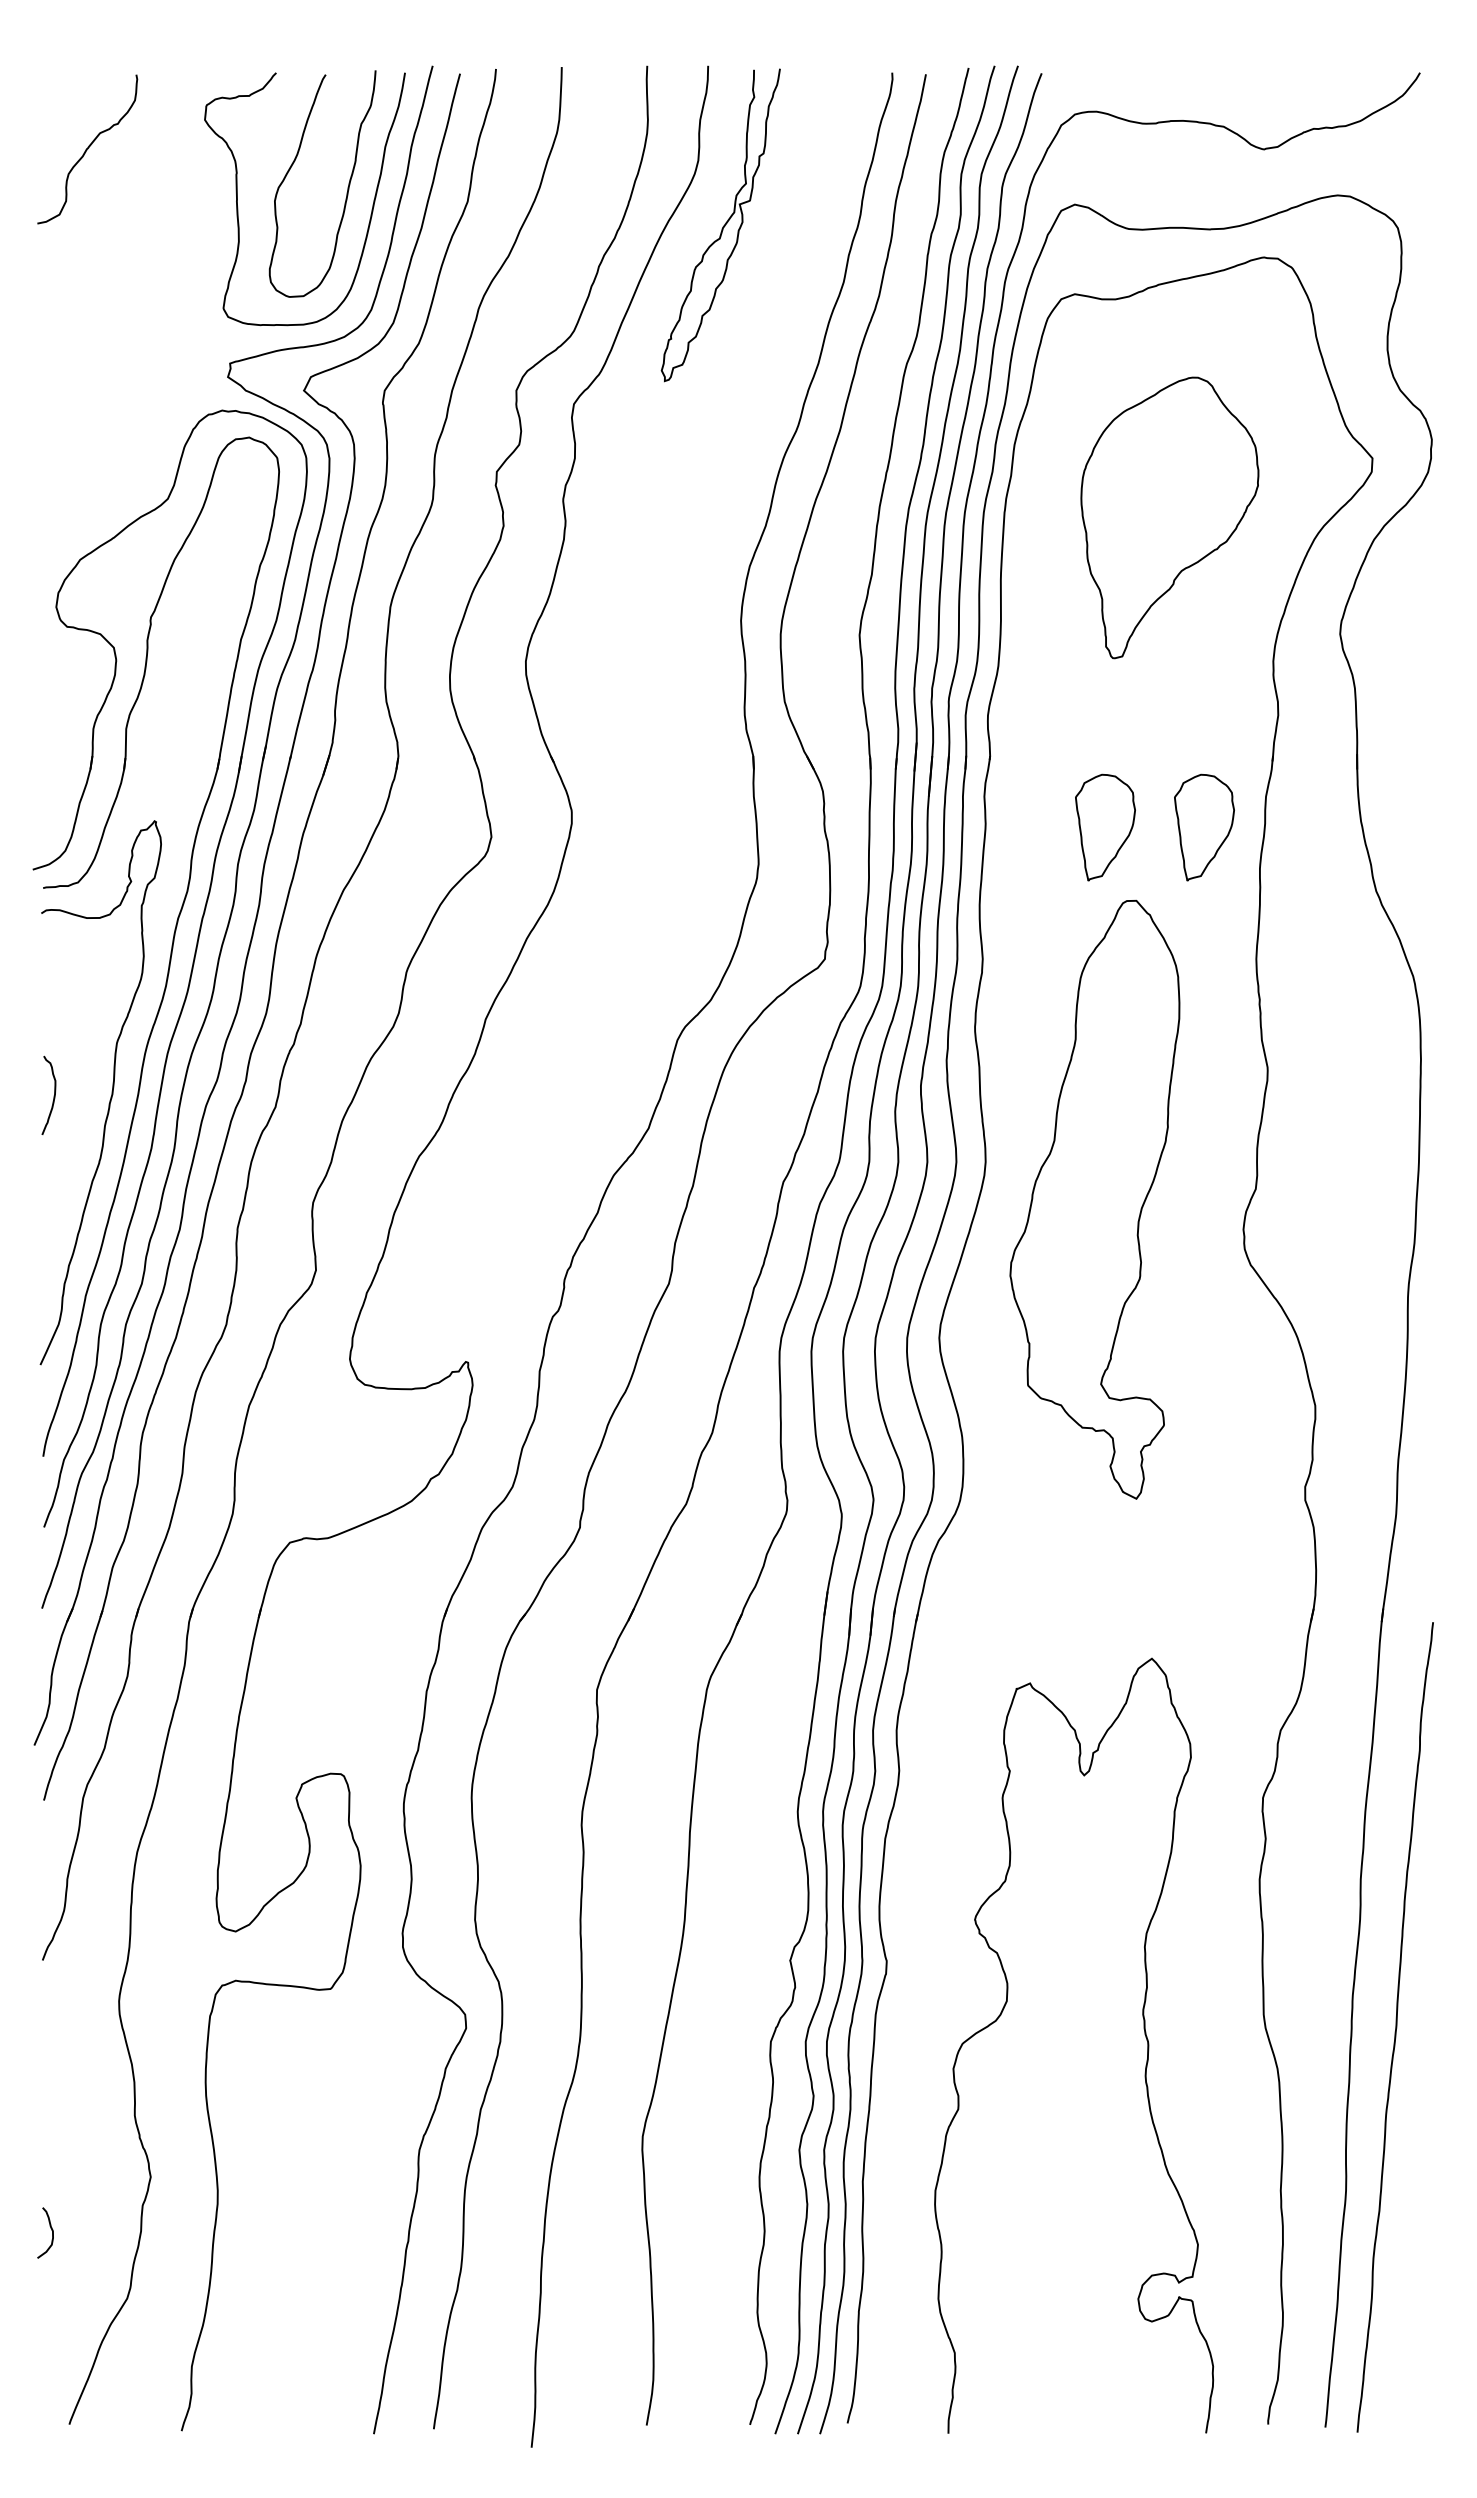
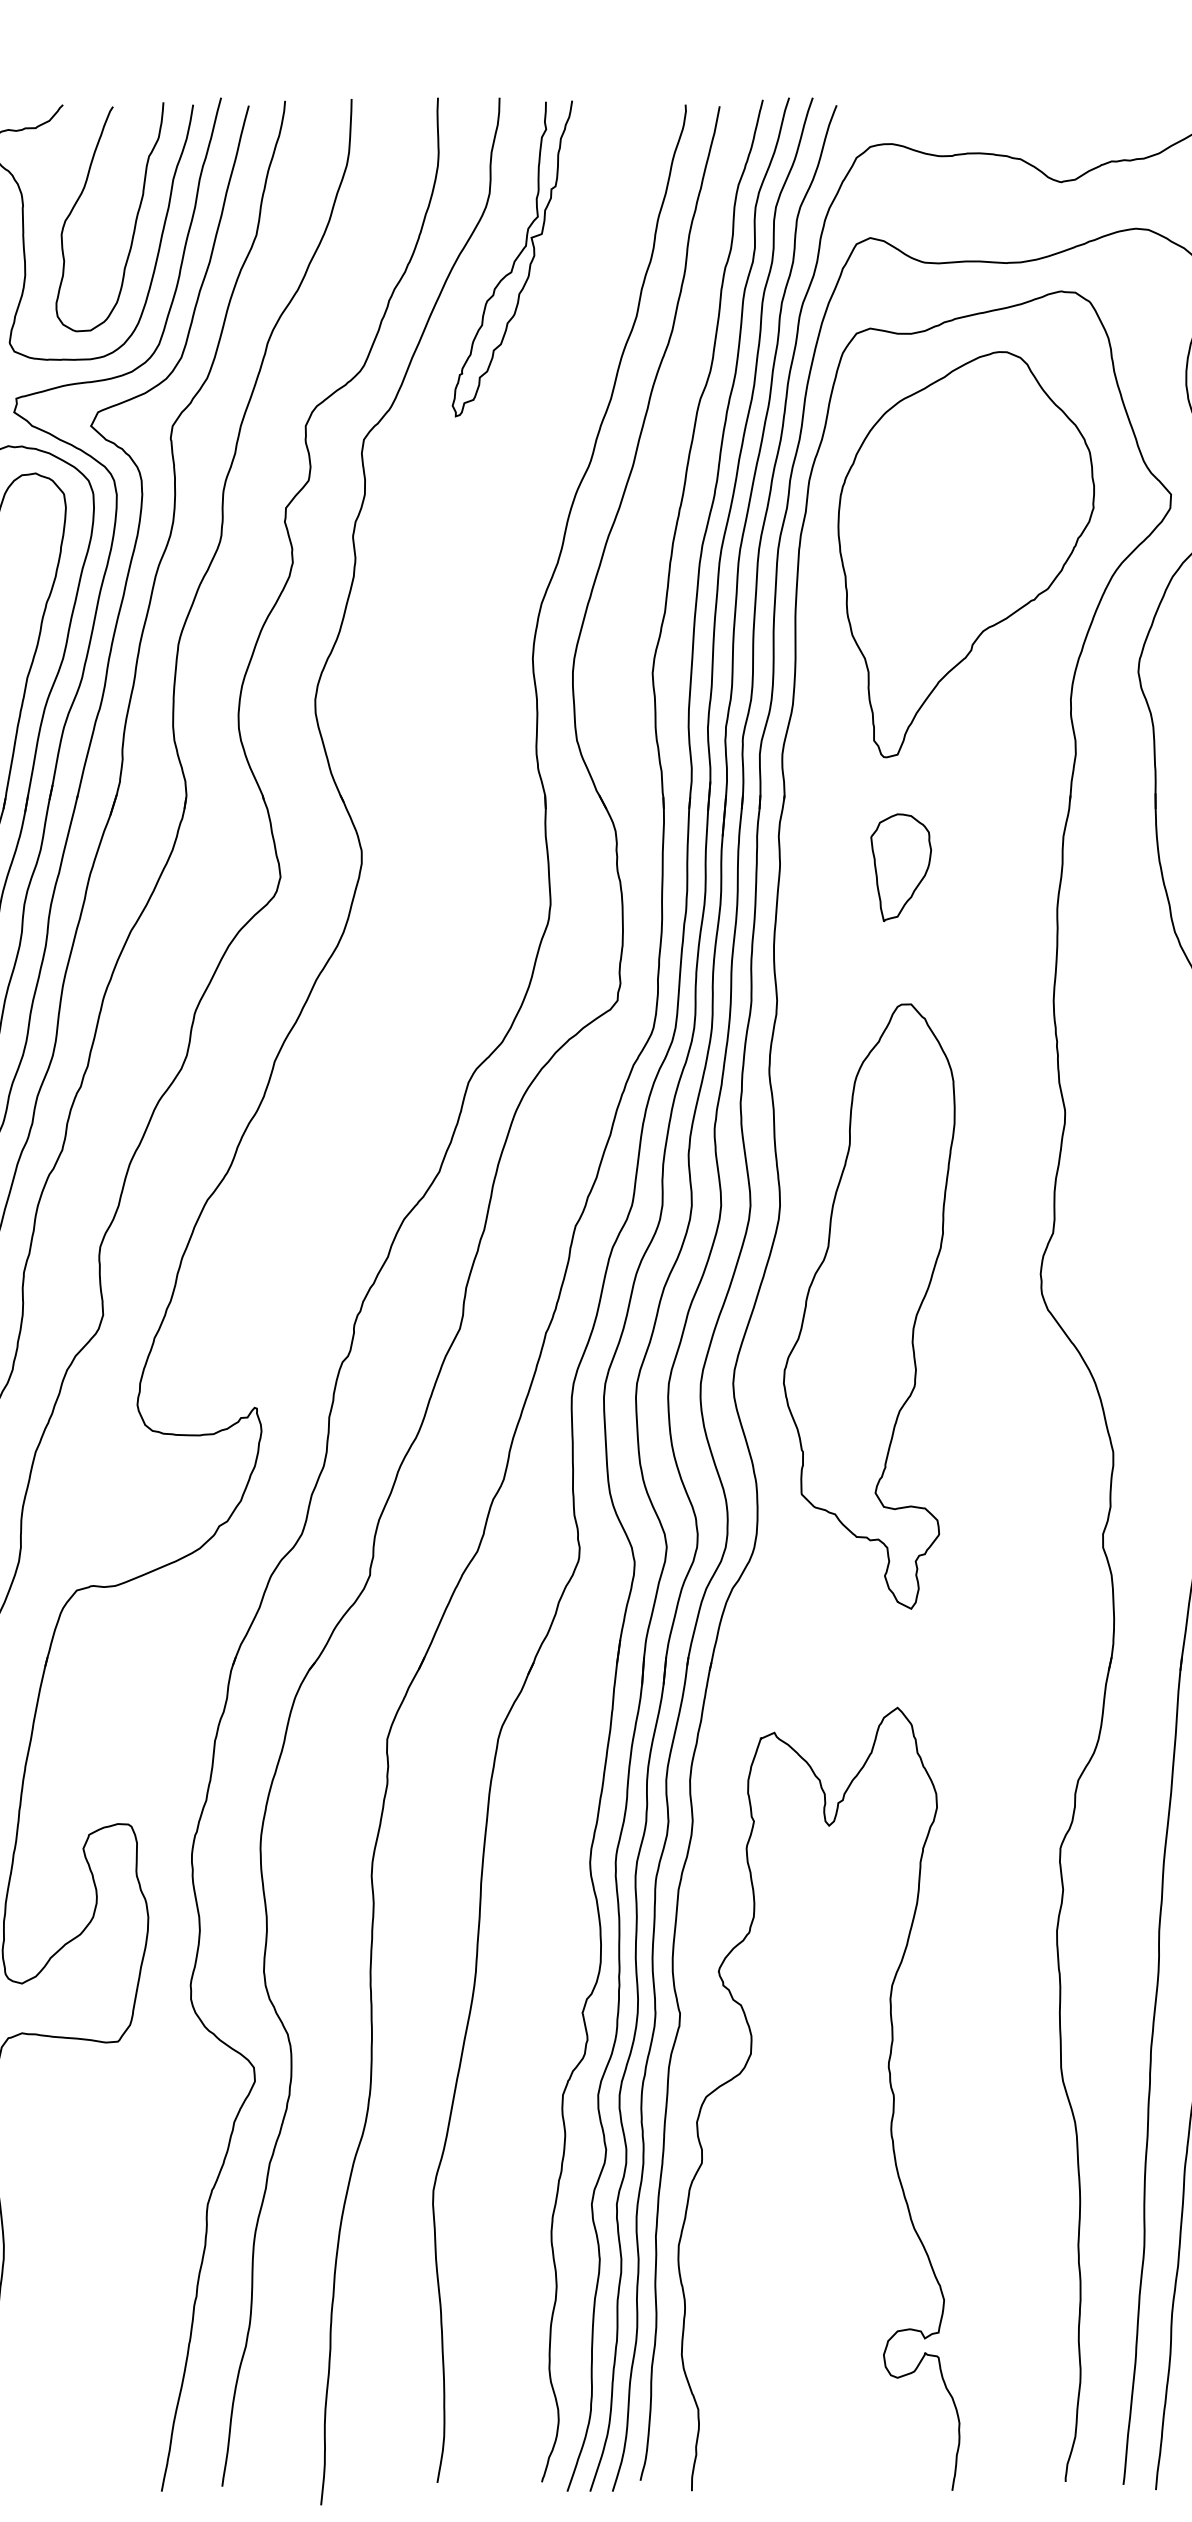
part: (1169, 517) -> (965, 554), size x1.43
part: (1204, 827) -> (1001, 867), removed
part: (1094, 1199) -> (868, 1306), moved
curve: (1143, 2029) -> (889, 2082), moved

